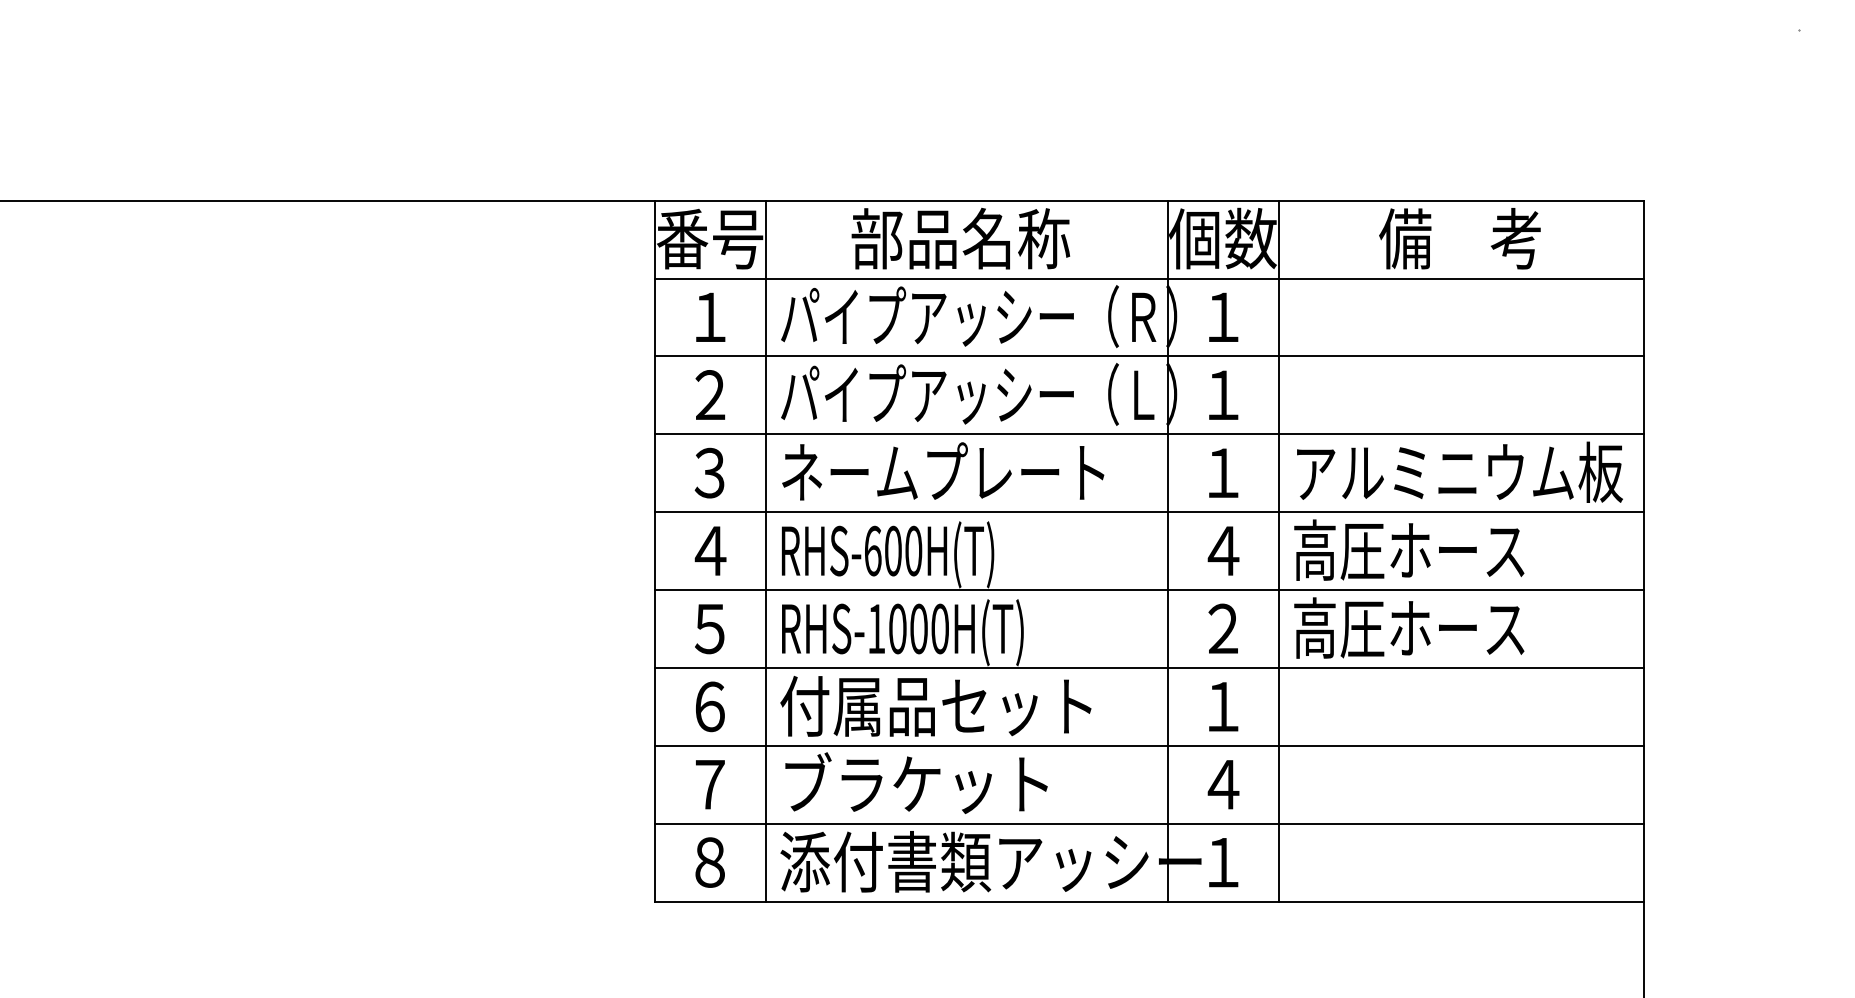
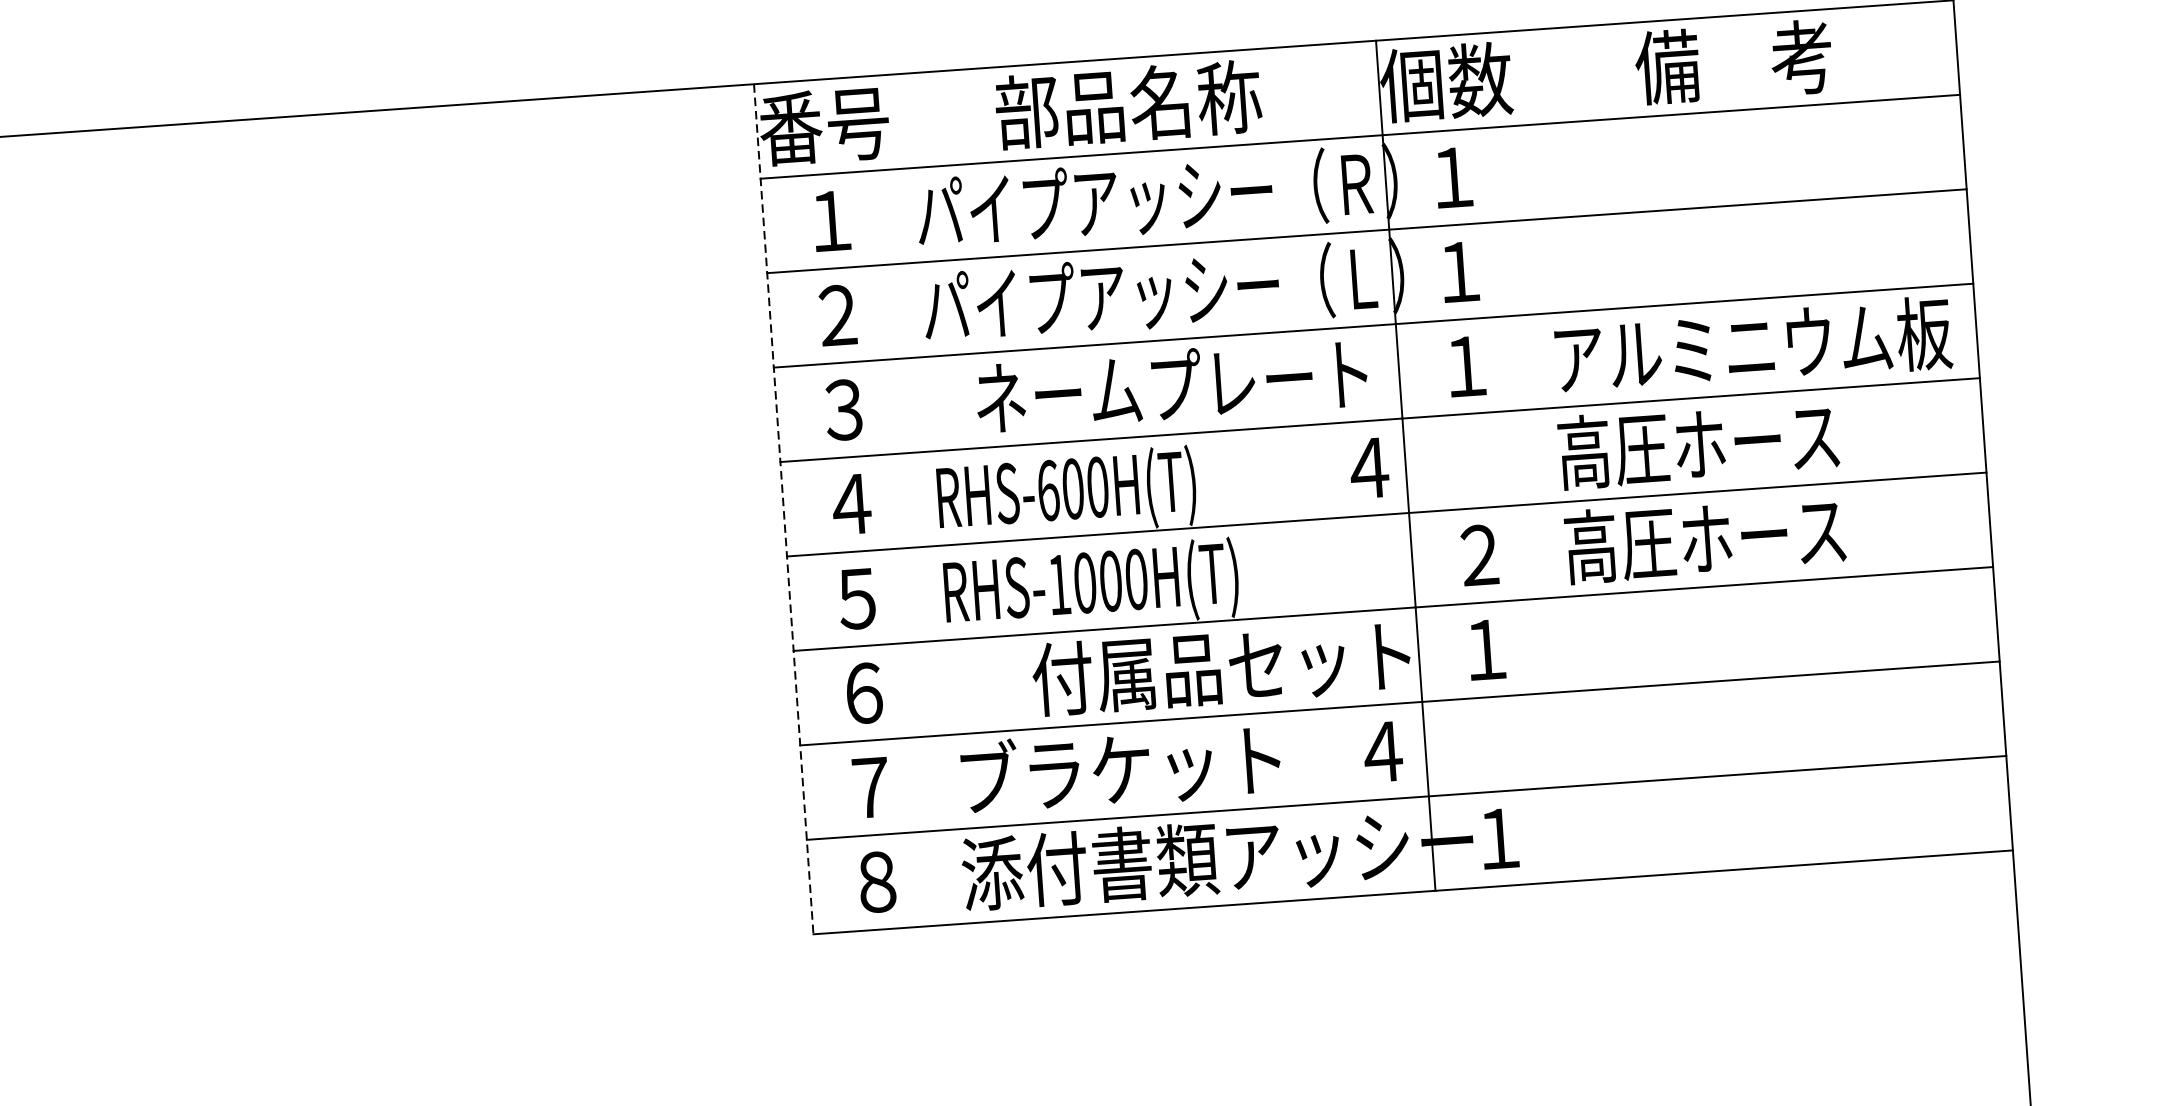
text: (943, 471) -> (1172, 385), moved
line: (765, 550) -> (918, 499), removed
text: (1223, 550) -> (1369, 467), moved
line: (1278, 550) -> (1540, 455), removed
line: (654, 551) -> (783, 509), solid -> dashed
text: (935, 706) -> (1221, 668), moved
text: (1223, 784) -> (1382, 751), moved

